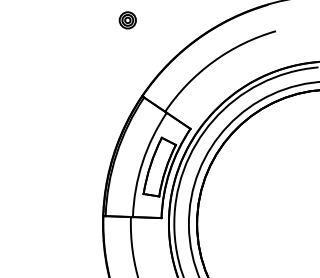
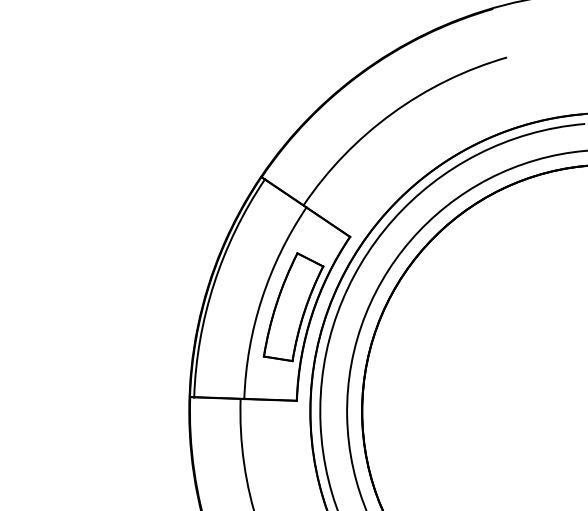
part: (127, 20) -> (234, 37), removed

